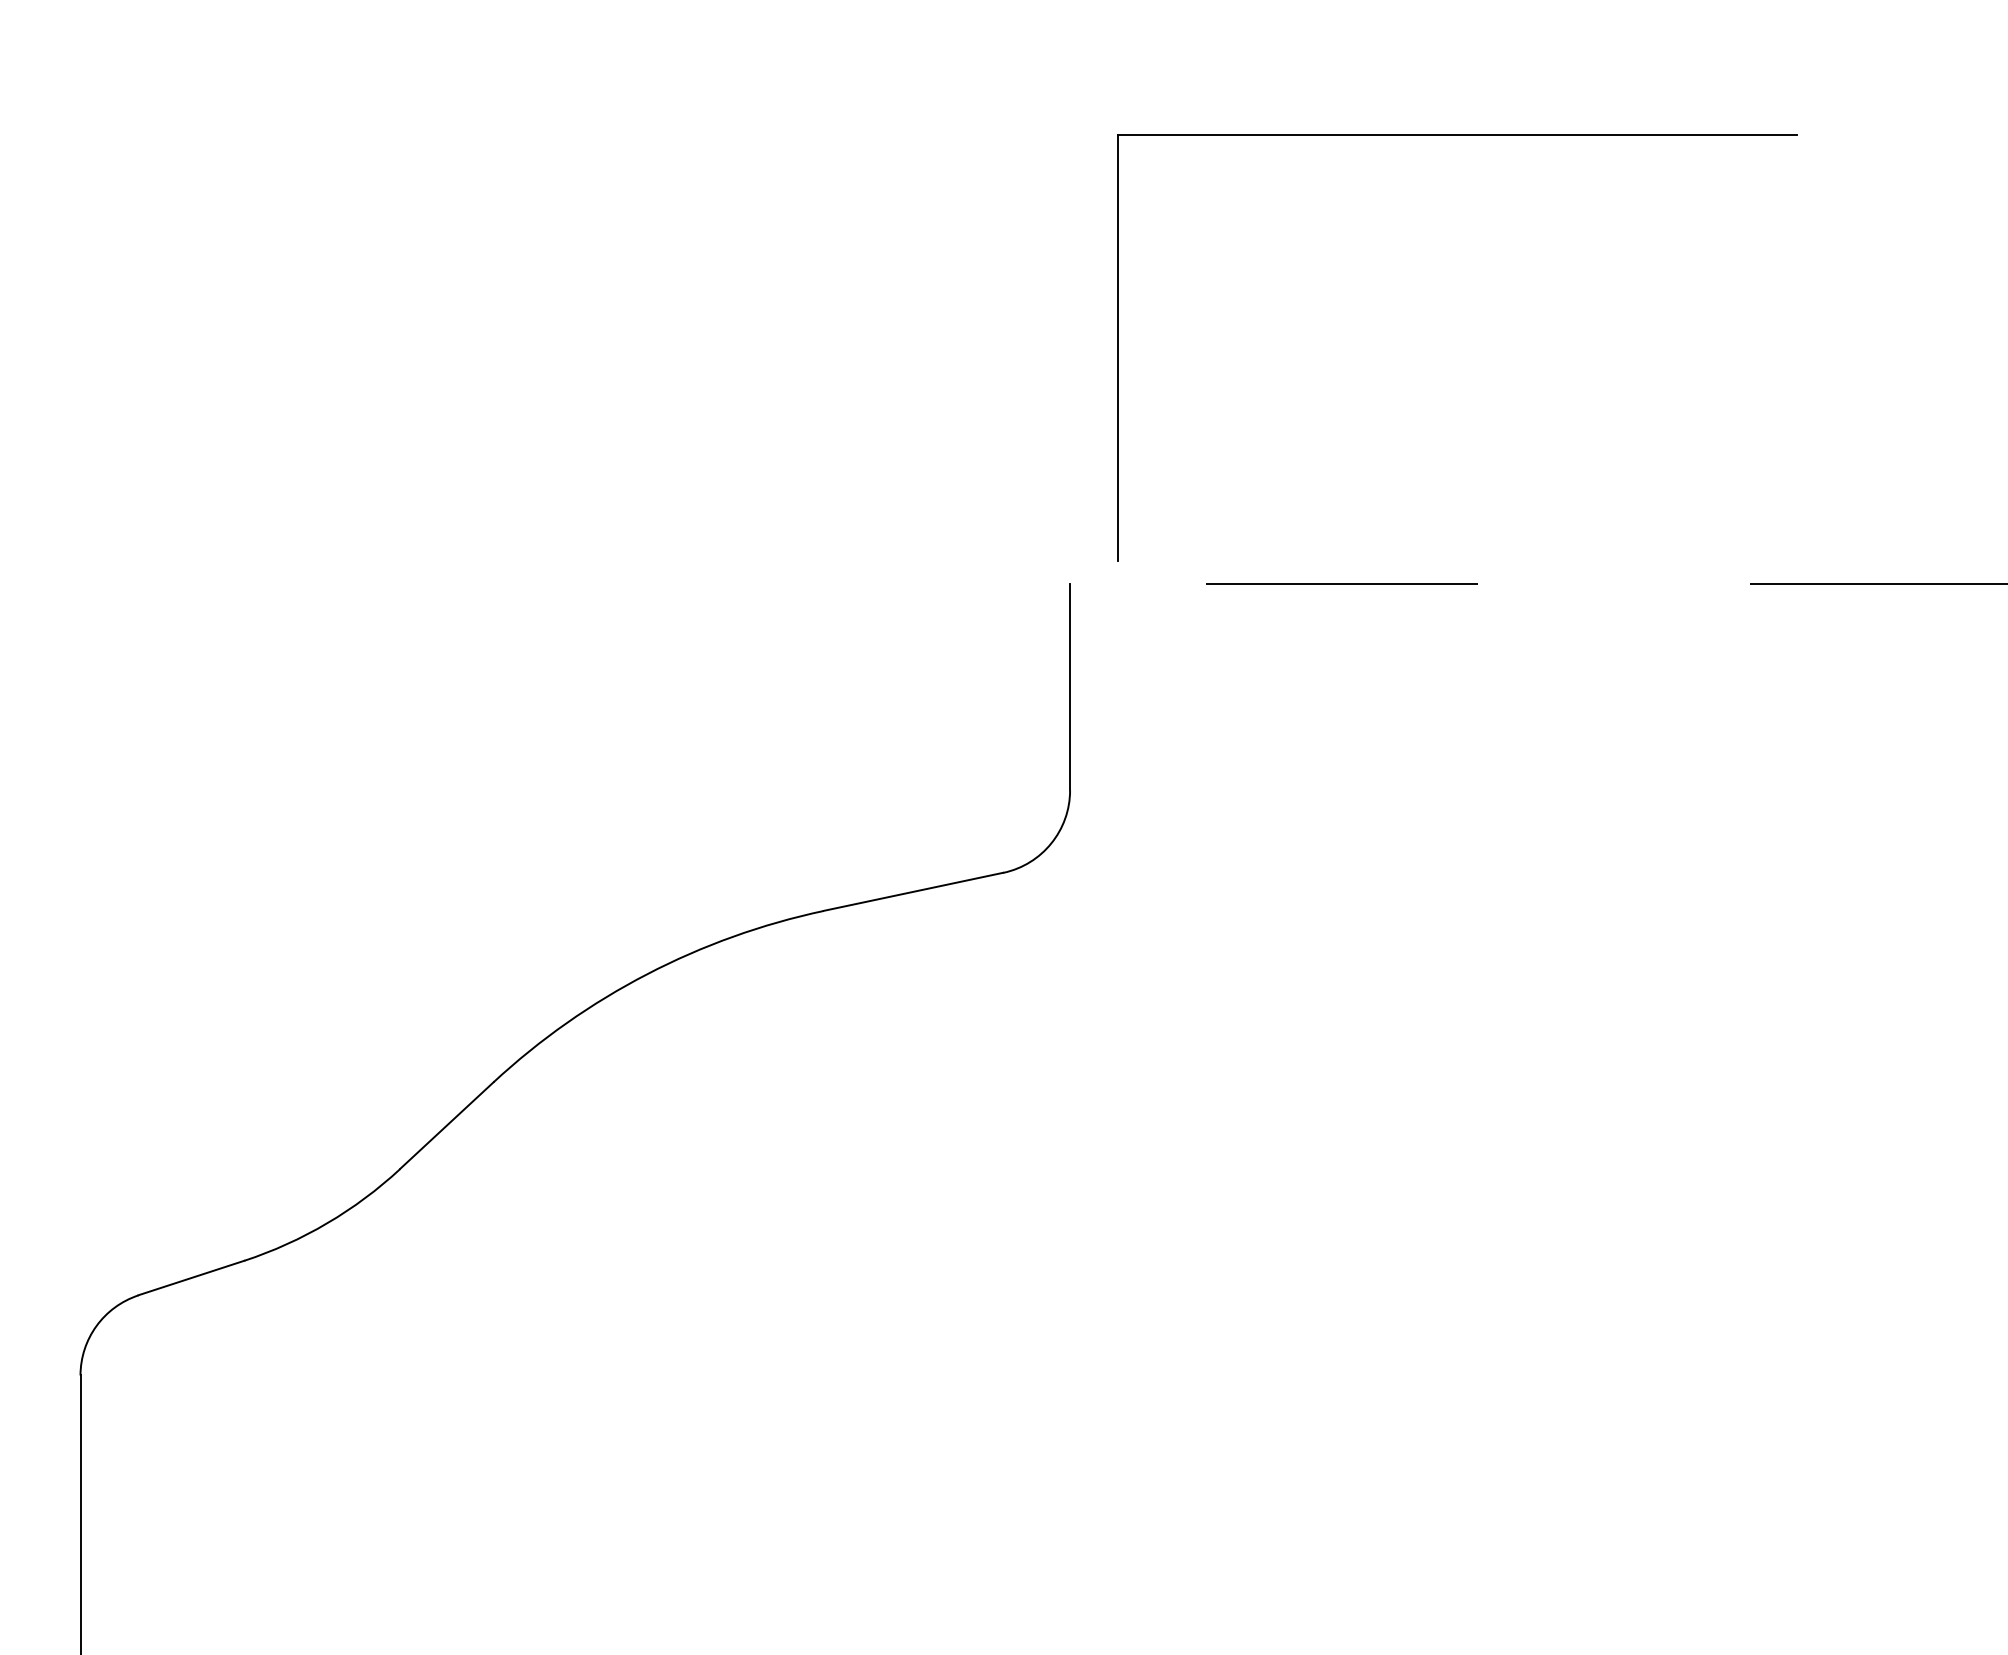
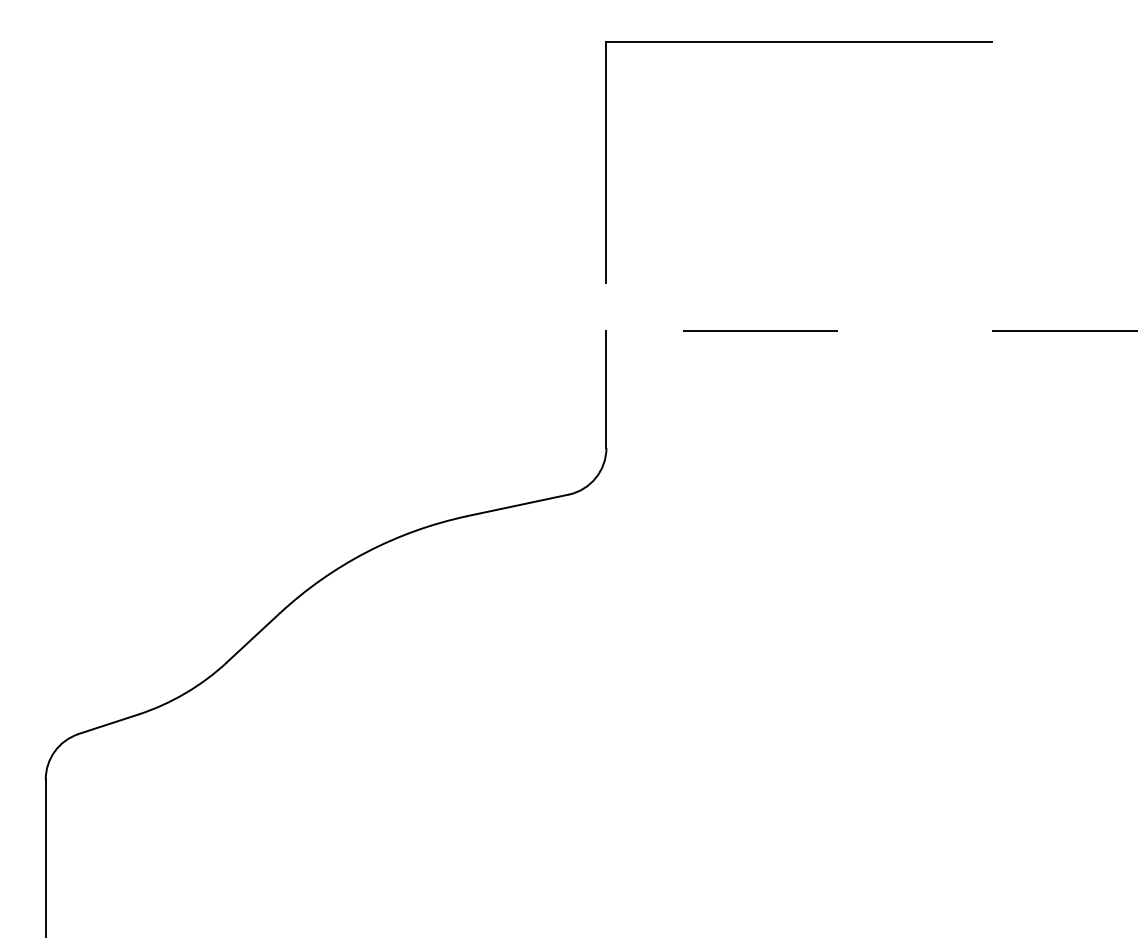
part: (1456, 136) -> (798, 42), moved

